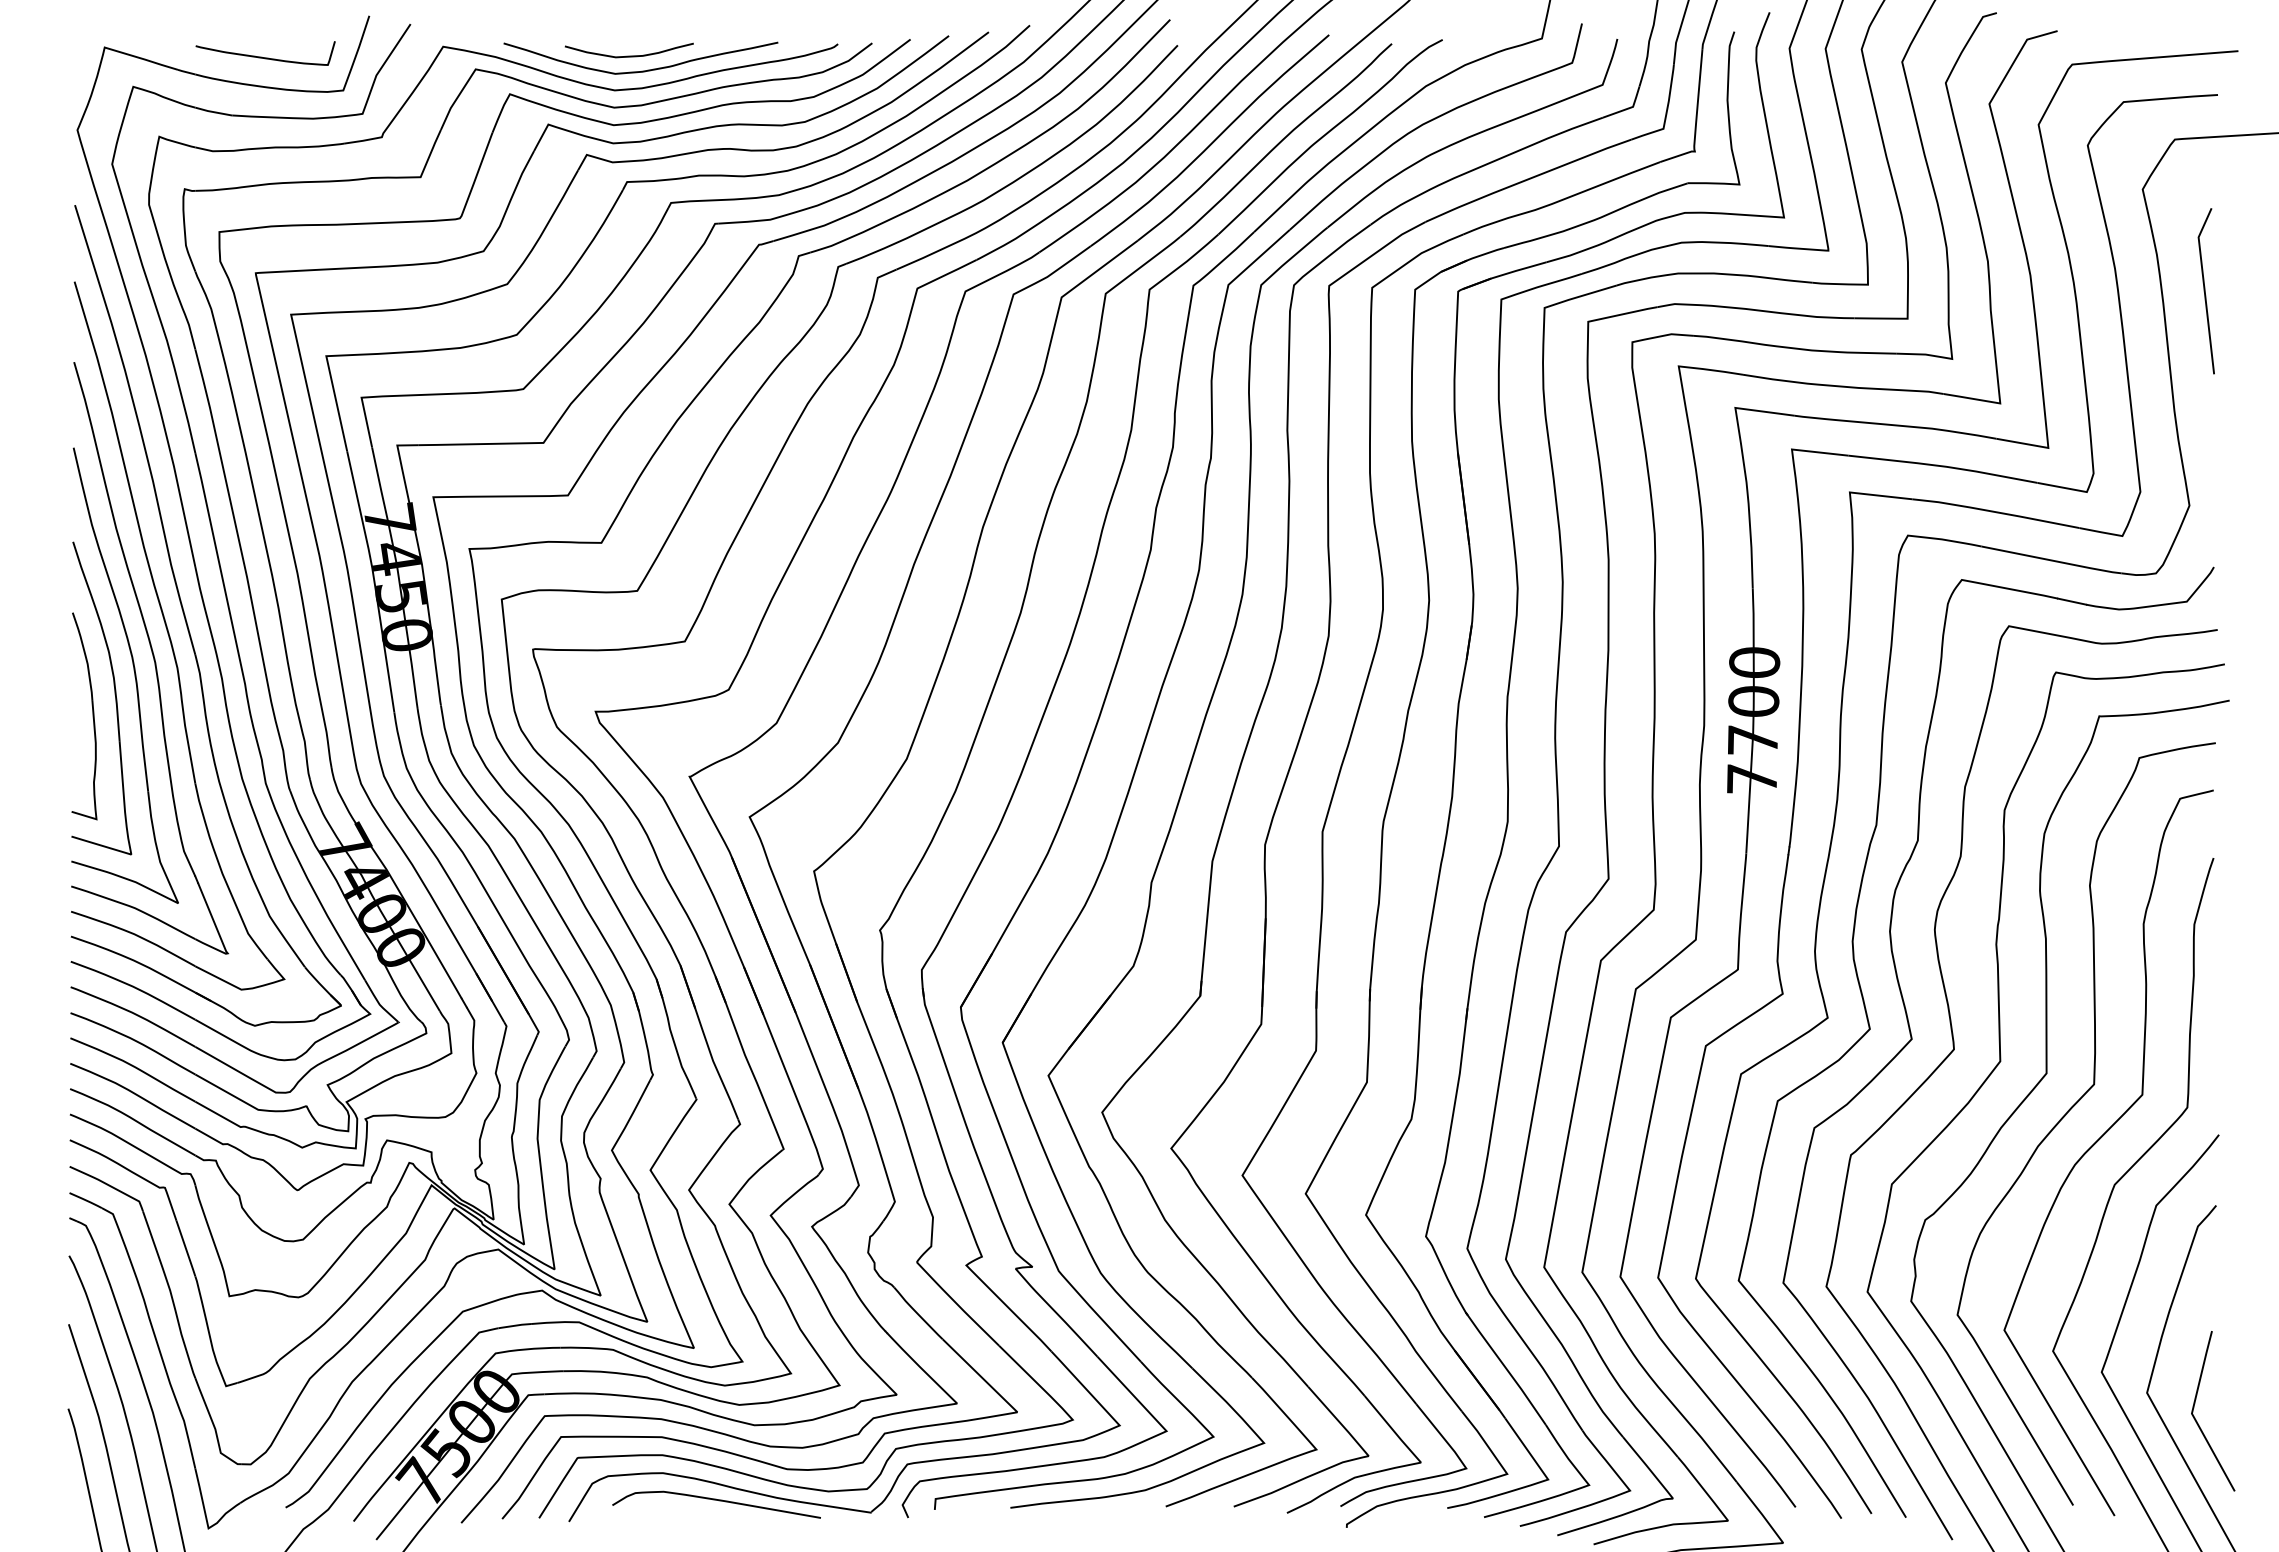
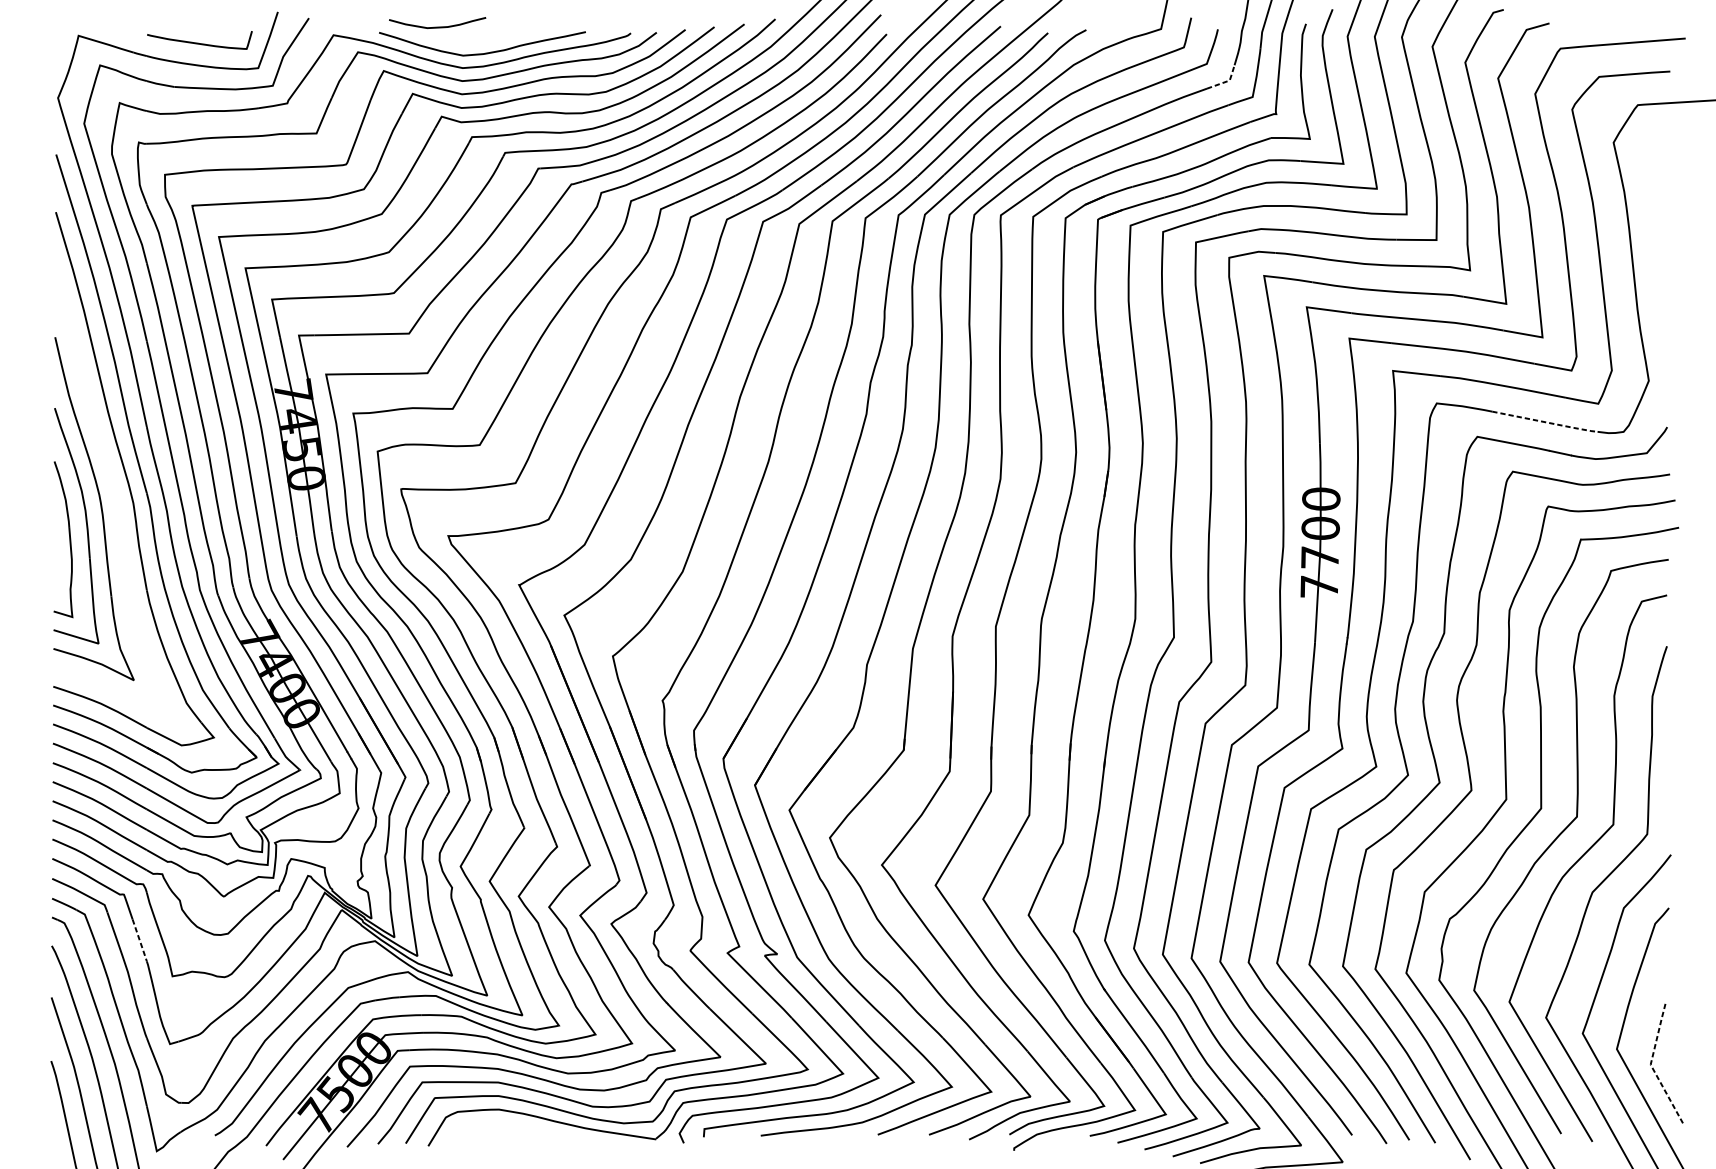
curve: (628, 55) -> (436, 26), moved
line: (1629, 108) -> (1227, 81), solid -> dashed
line: (2205, 291) -> (1660, 219), removed
line: (2052, 560) -> (1545, 422), solid -> dashed
part: (150, 658) -> (113, 495), removed
line: (186, 1249) -> (140, 941), solid -> dashed
line: (2191, 1413) -> (1650, 1064), solid -> dashed
curve: (716, 1500) -> (539, 1130), removed

